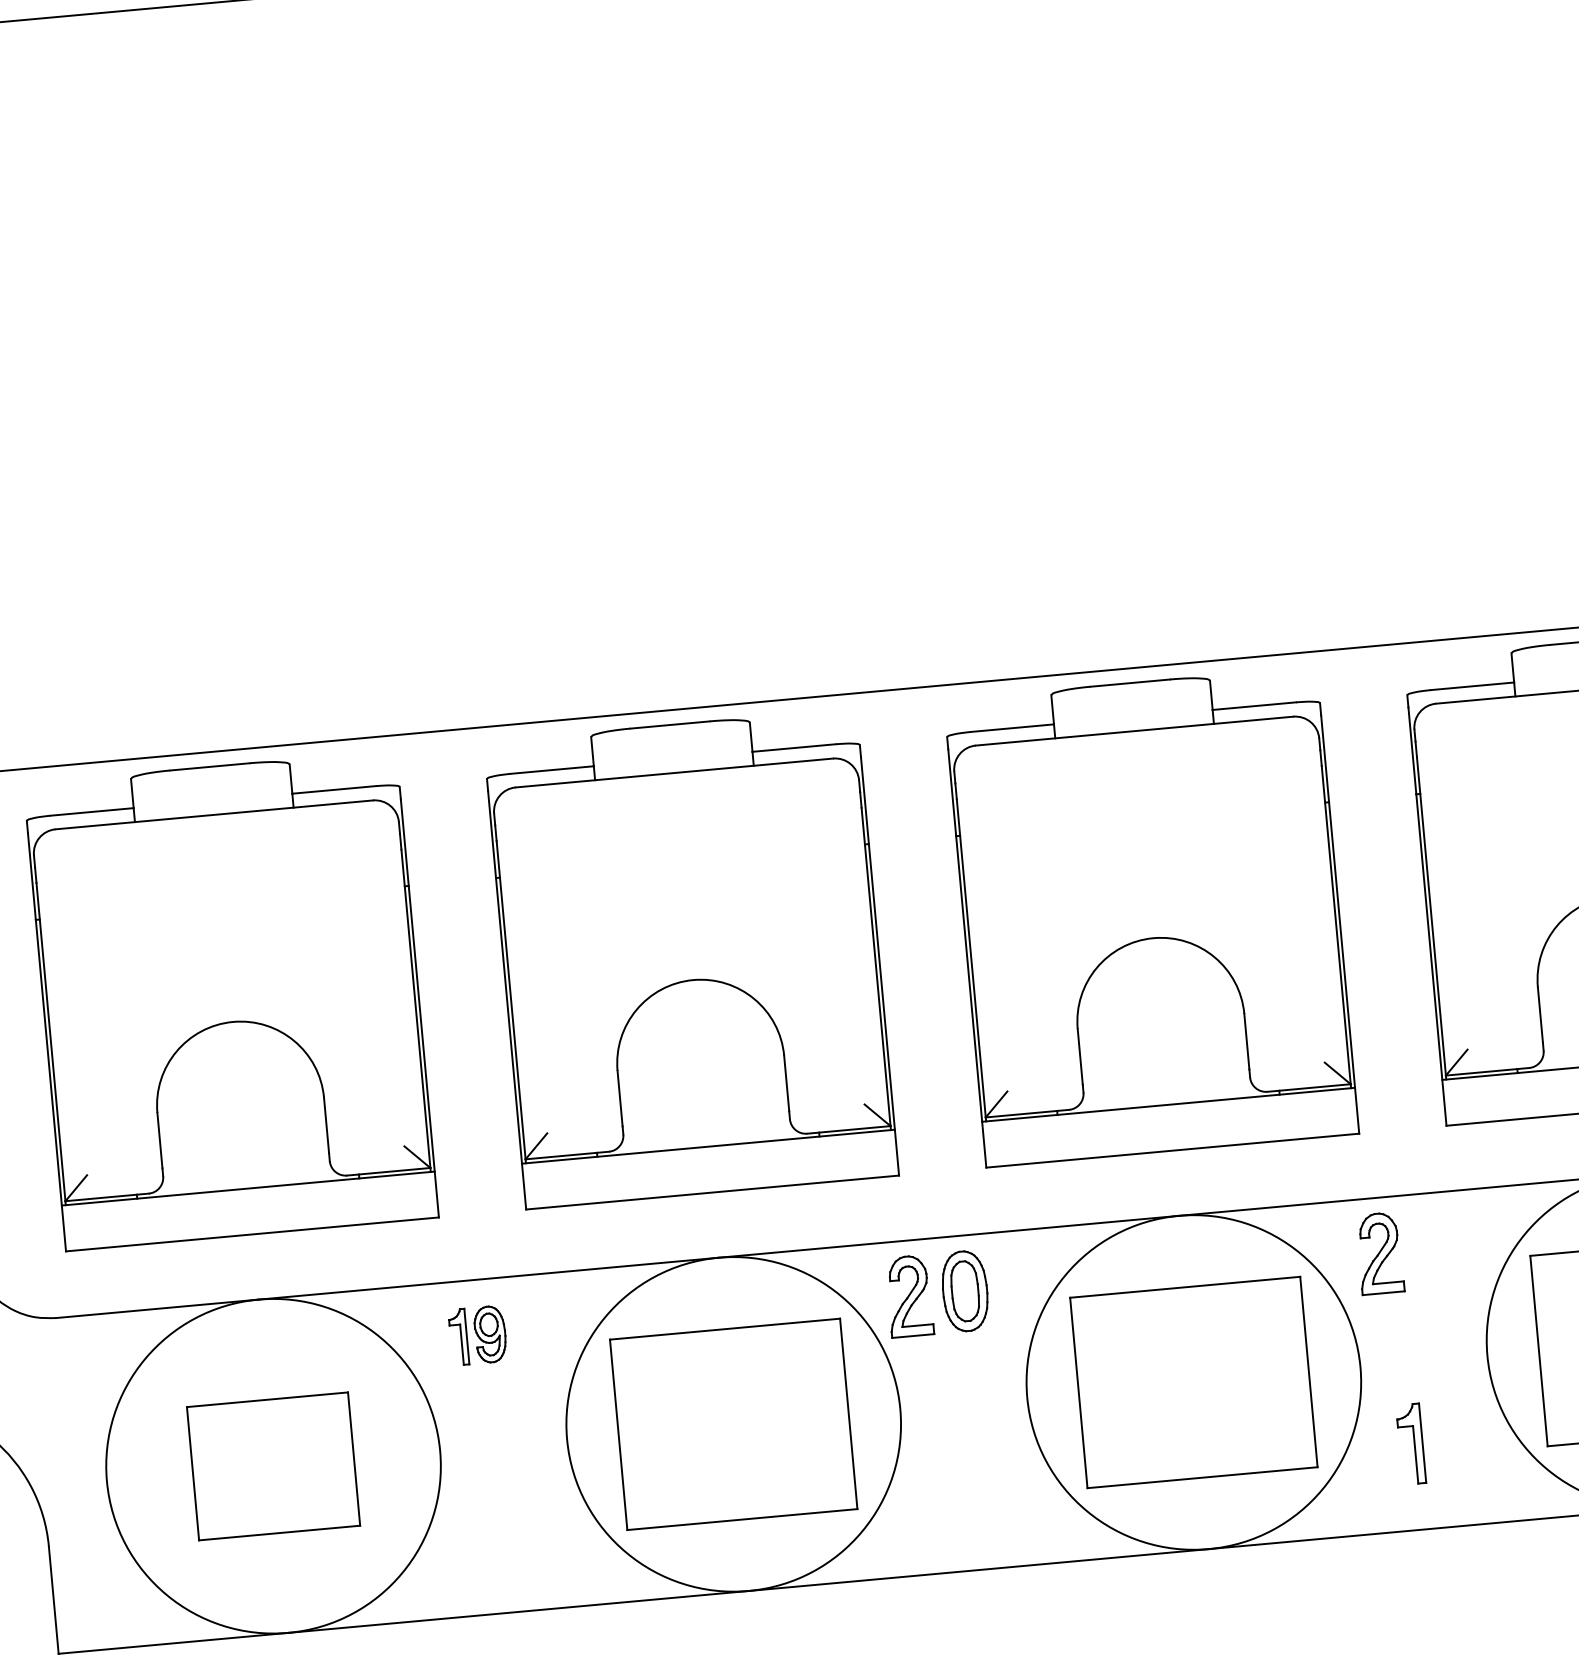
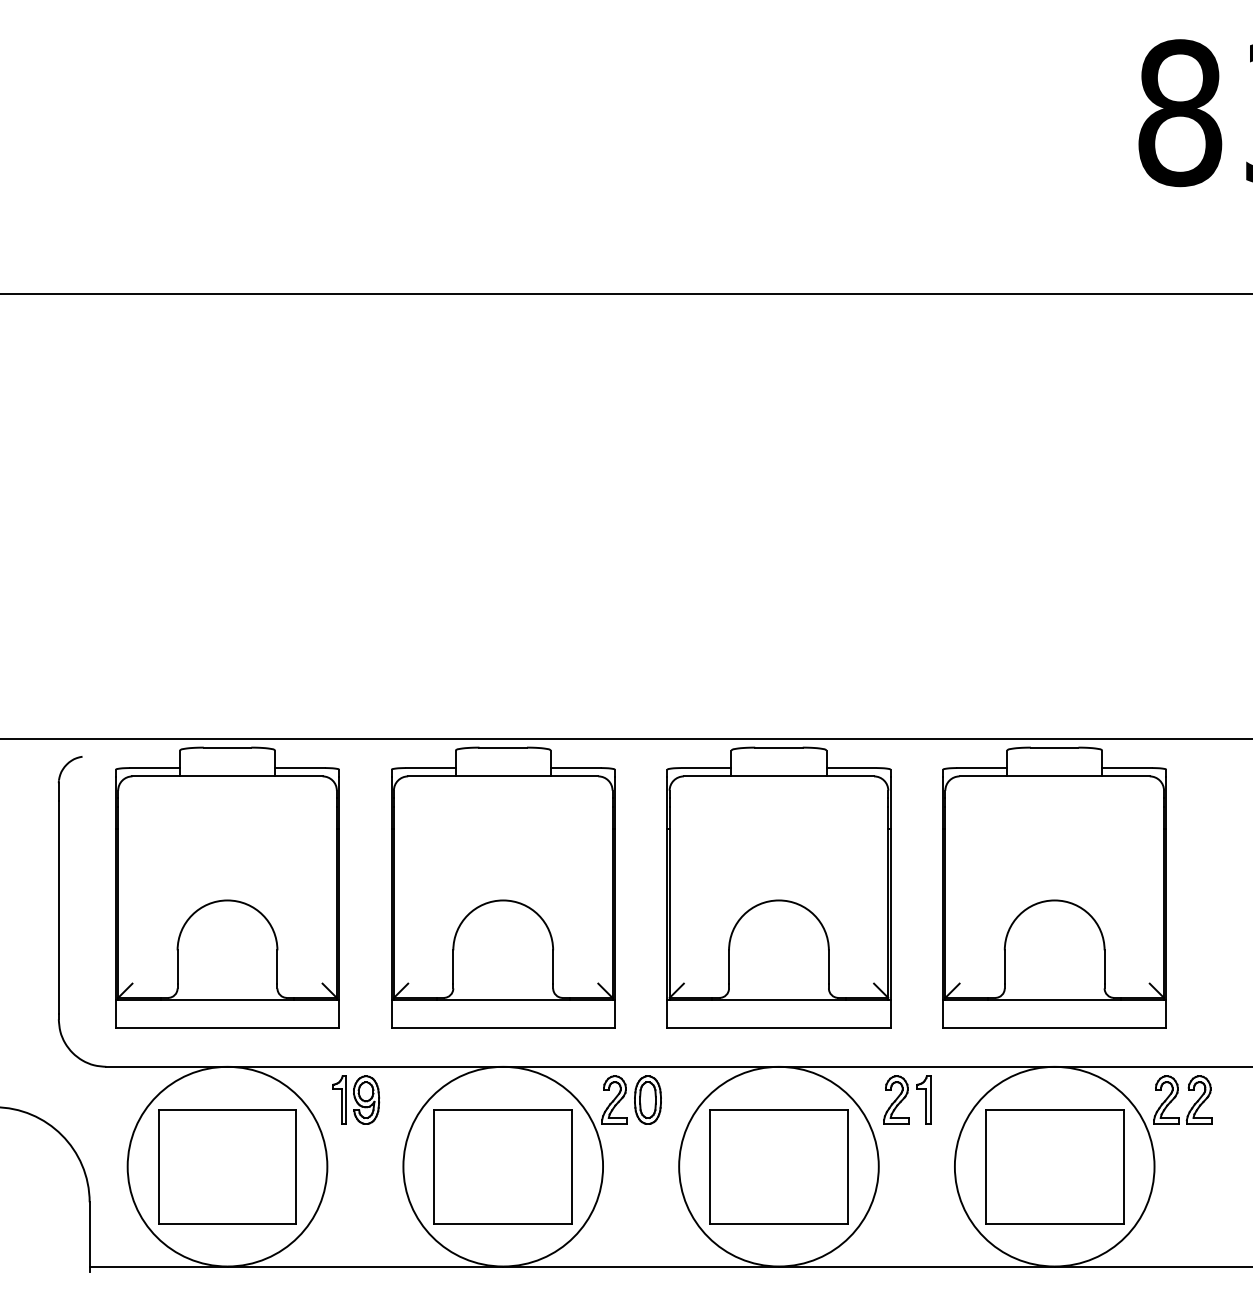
part: (478, 1334) -> (356, 1099), size x1.43
part: (1410, 1443) -> (923, 1099), moved
part: (273, 1465) -> (227, 1166), size x1.43

